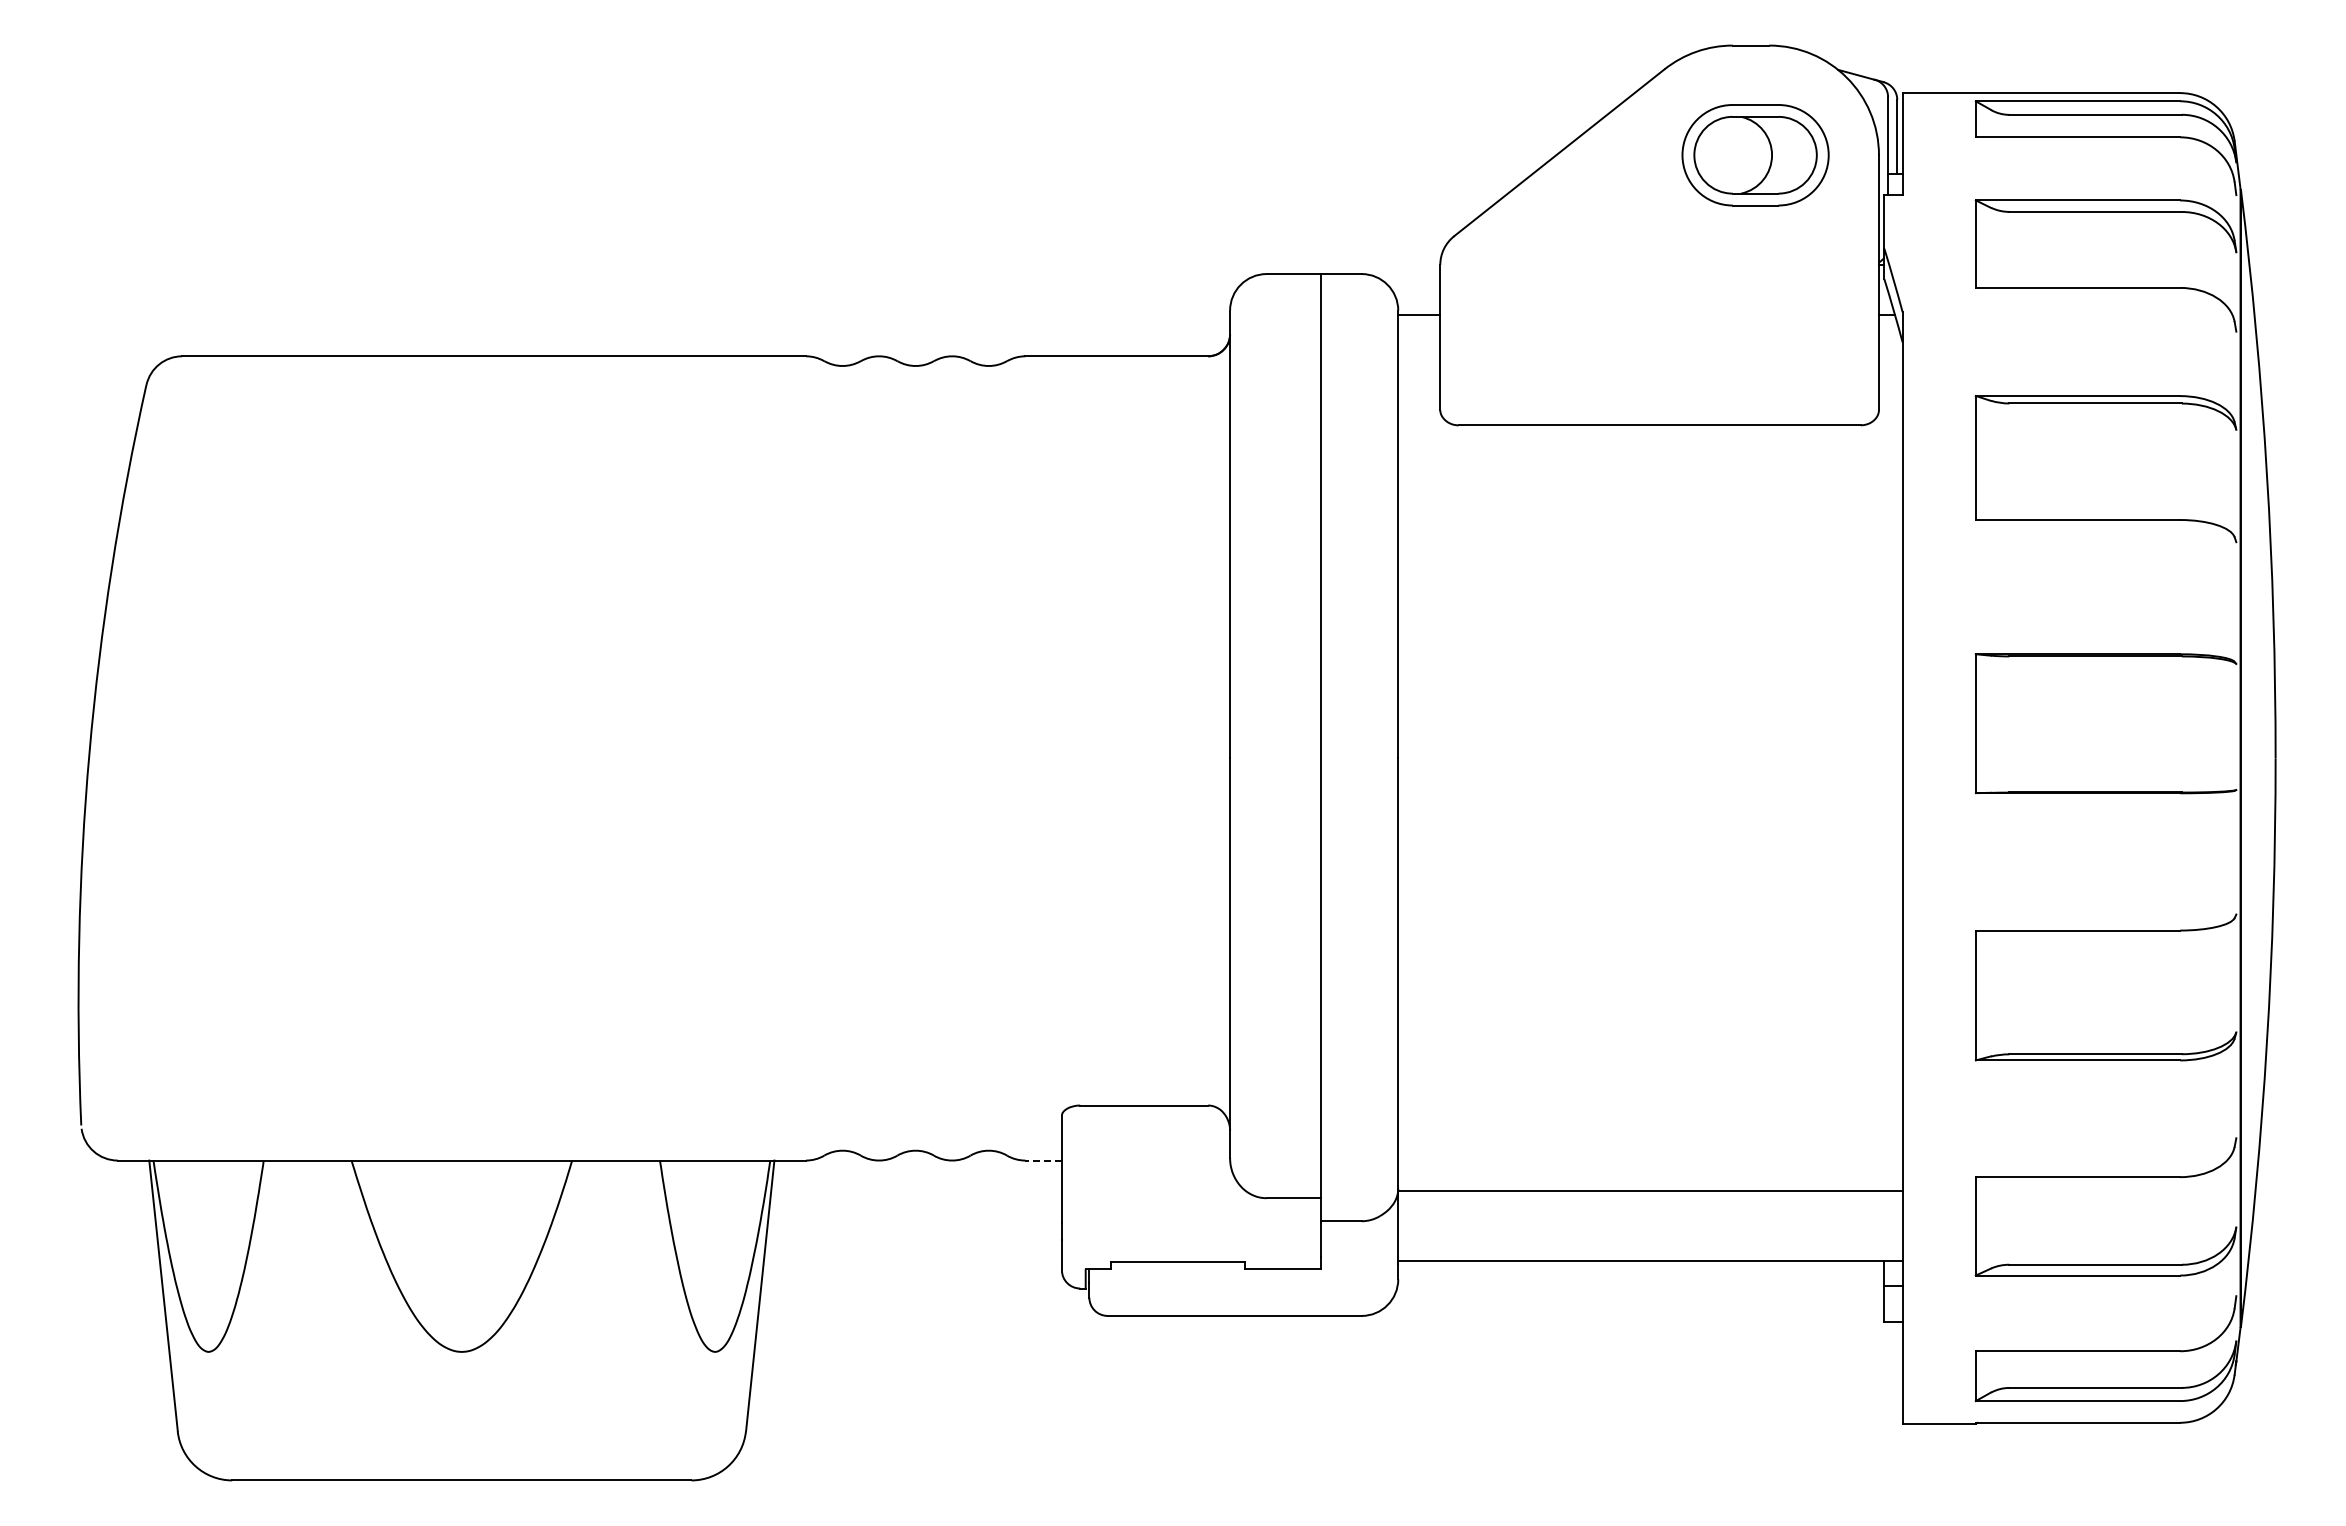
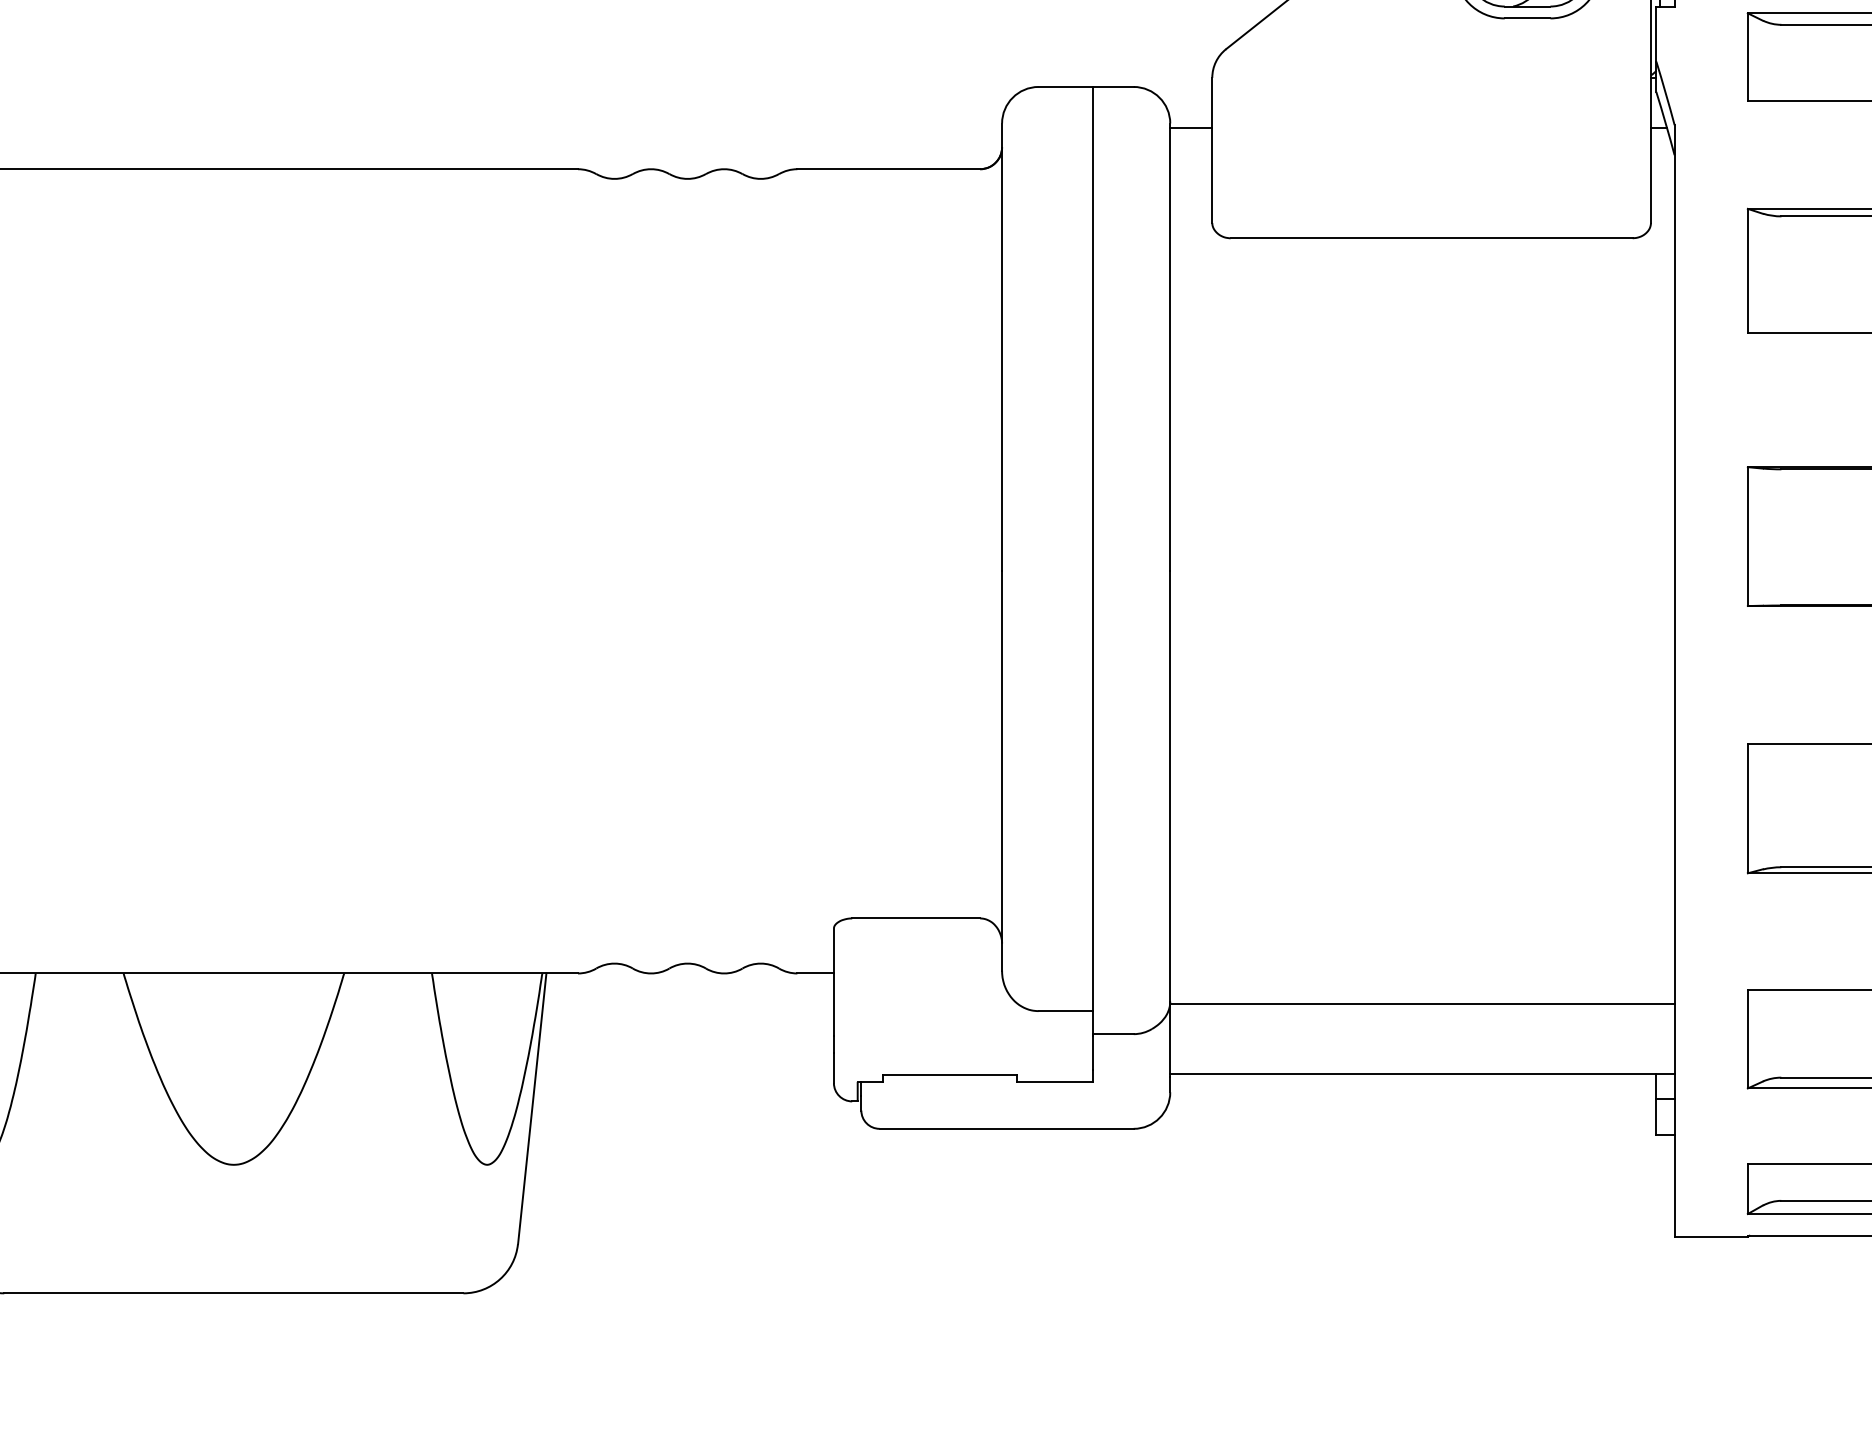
line: (1043, 1160) -> (815, 973), dashed -> solid

